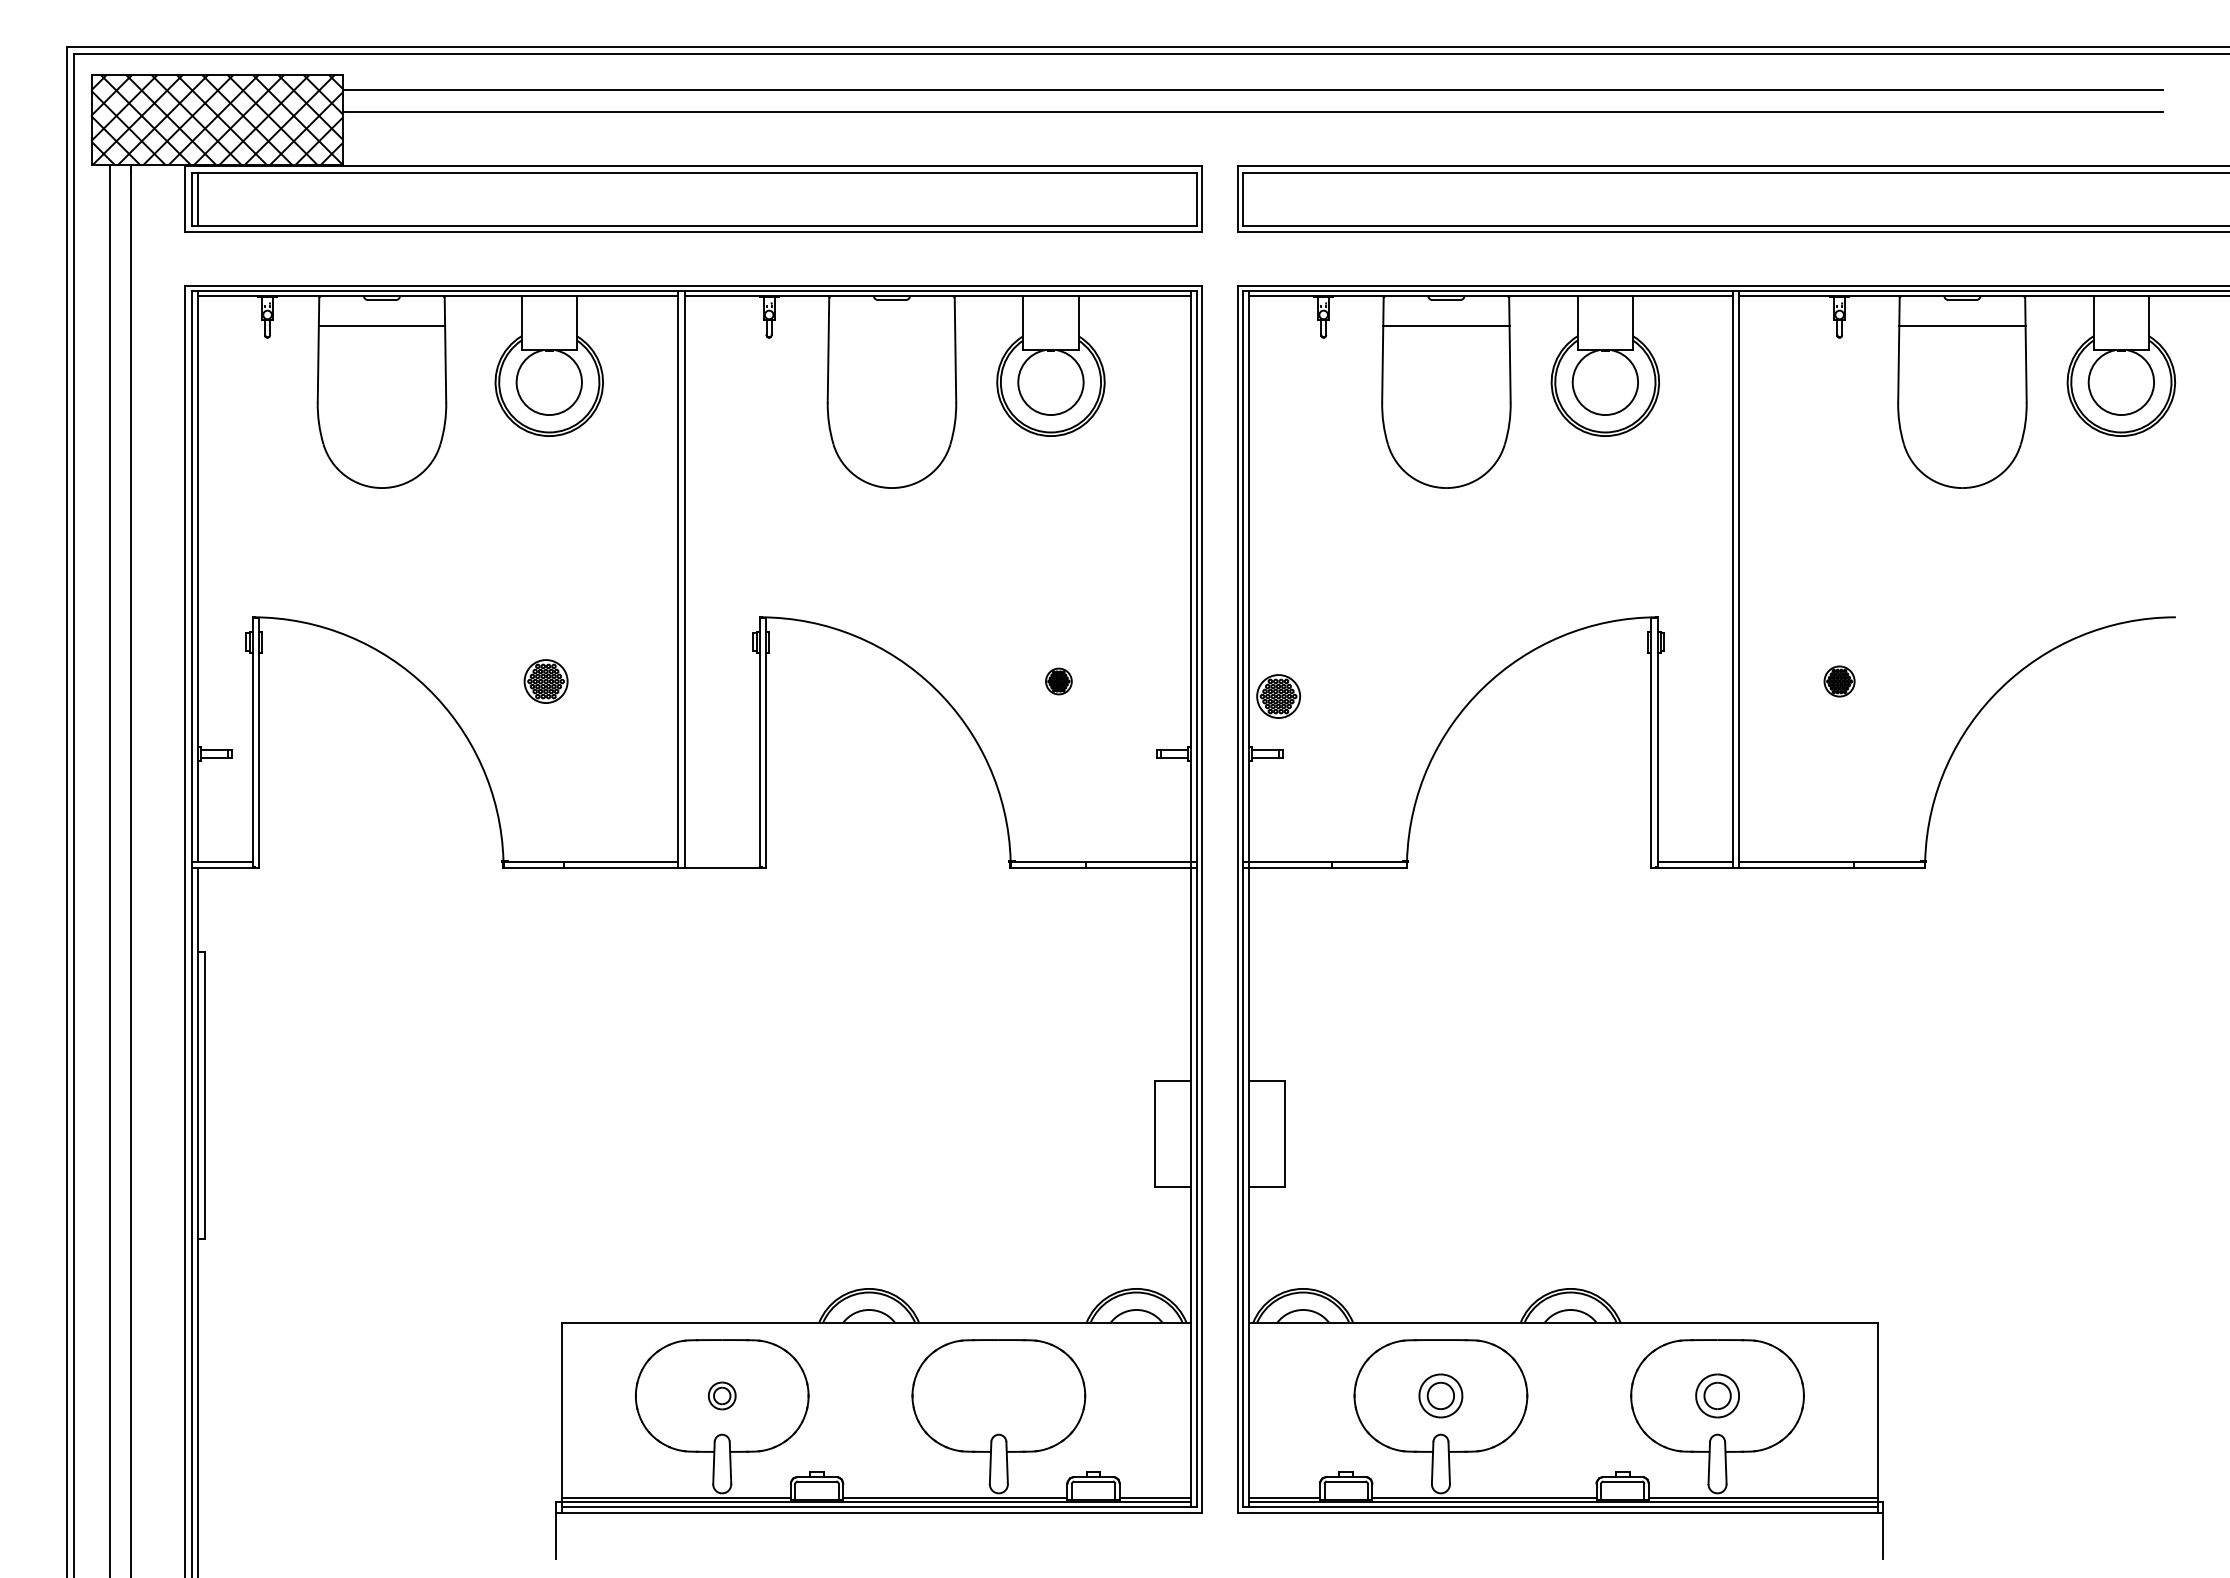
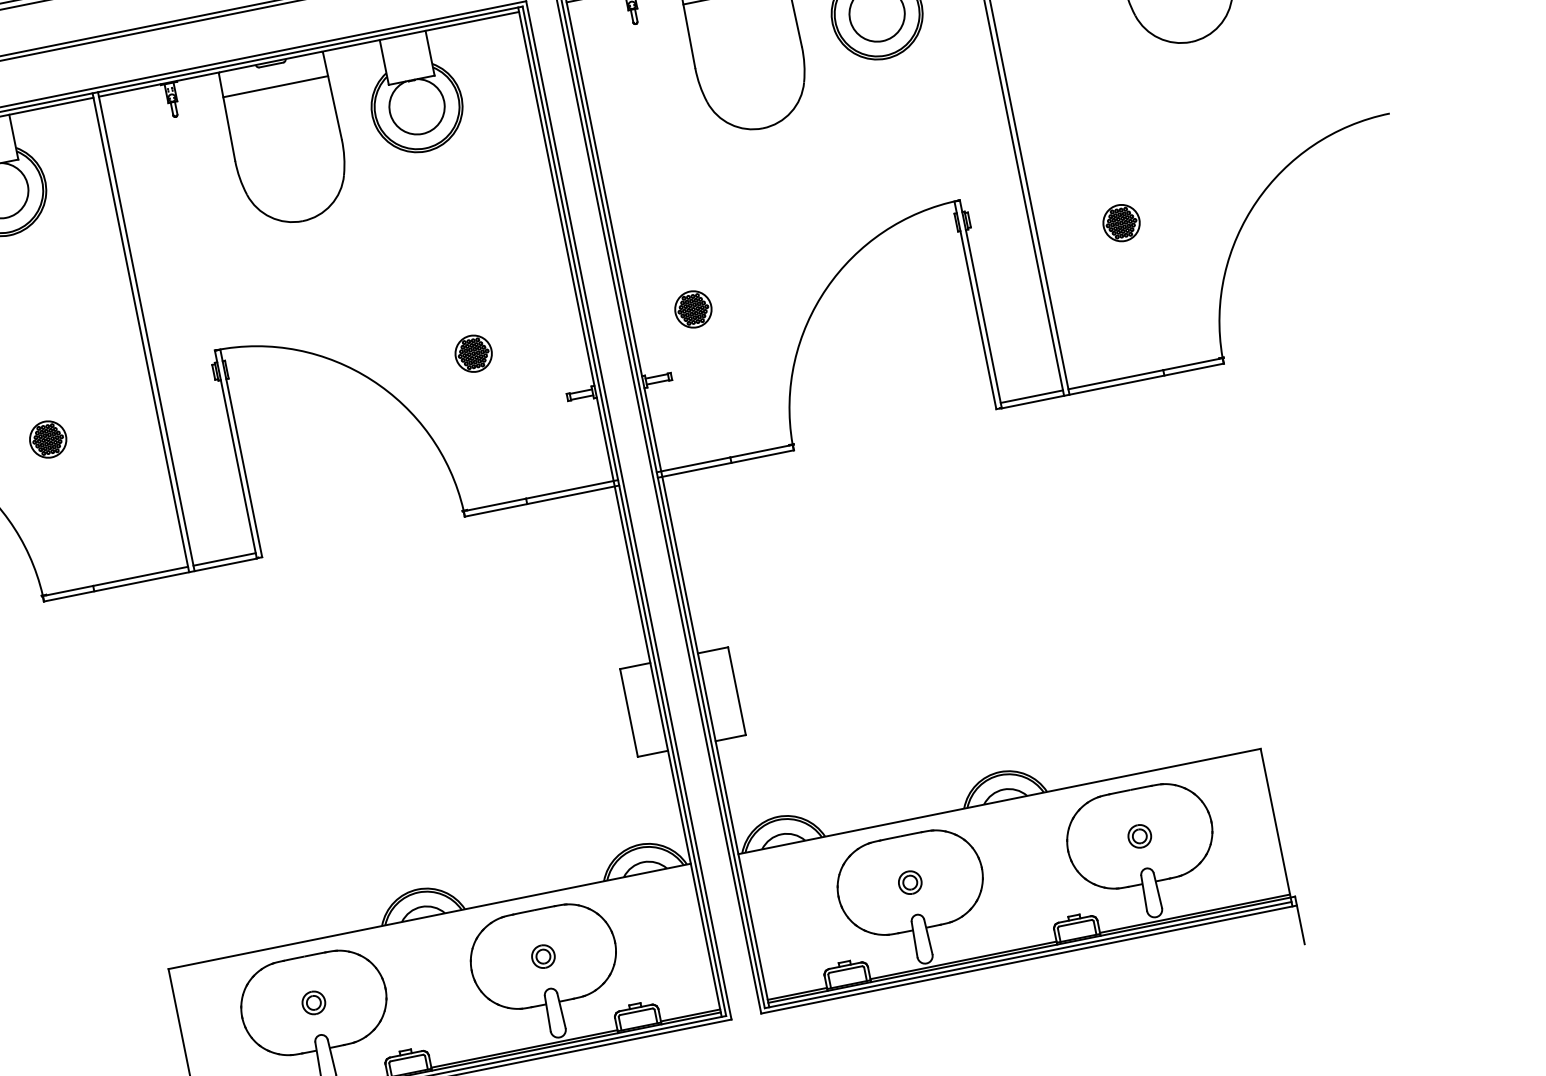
line: (891, 326) -> (275, 87), added
part: (1058, 681) -> (473, 353), size x1.67
part: (1839, 681) -> (1121, 223), size x1.43
part: (1278, 696) -> (693, 309), moved
line: (721, 861) -> (223, 559), added
part: (998, 1395) -> (543, 956), added
part: (1440, 1395) -> (909, 882), size x0.62
part: (1717, 1395) -> (1139, 836), size x0.62

